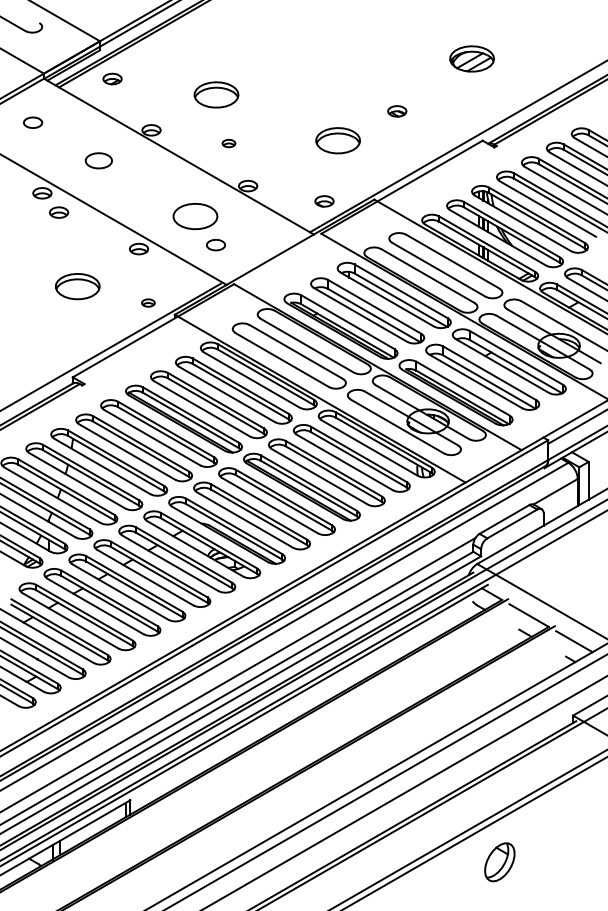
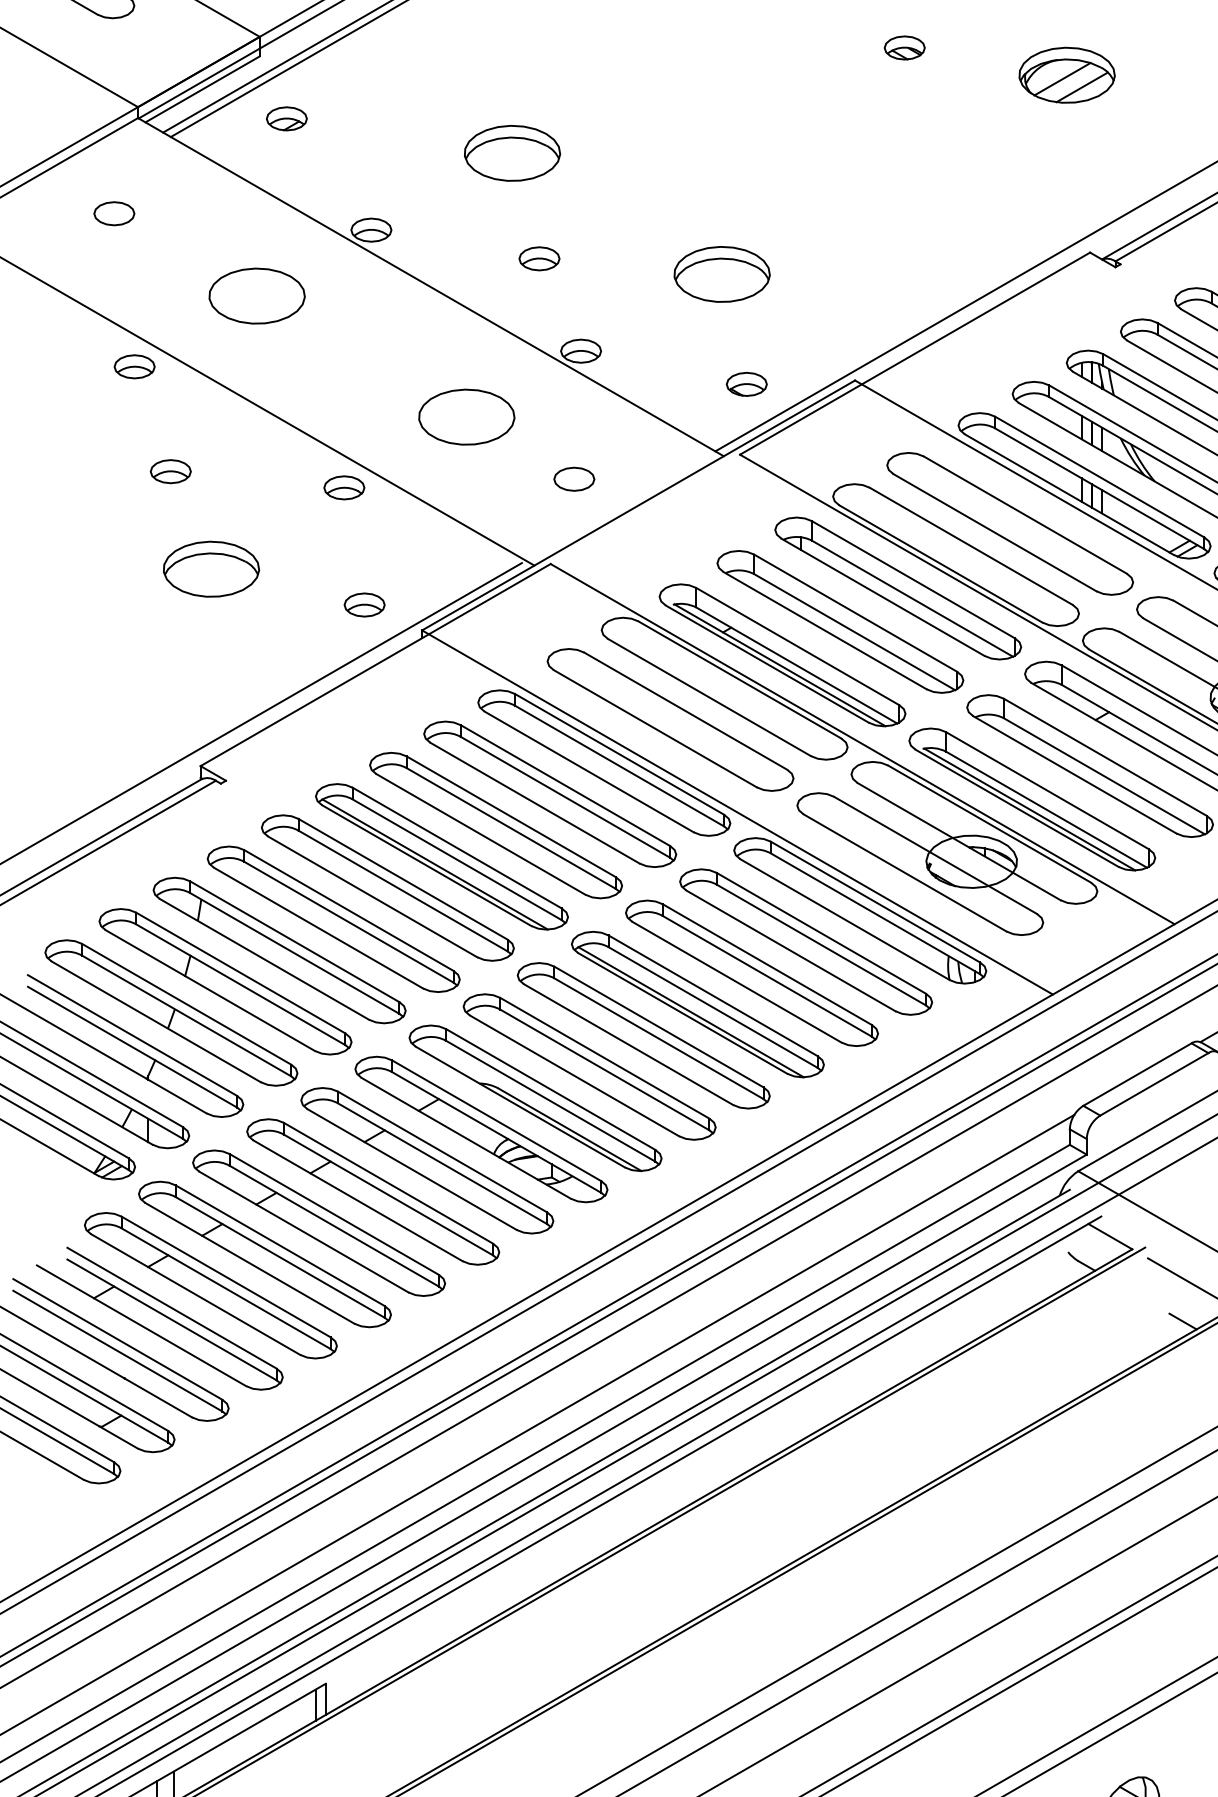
part: (397, 111) -> (905, 48), moved
part: (337, 140) -> (720, 273), moved
part: (228, 143) -> (538, 258), size x1.43
part: (98, 160) -> (256, 295), size x1.67
part: (59, 212) -> (171, 471), moved
part: (215, 245) -> (573, 480), moved
part: (148, 302) -> (364, 603), size x1.43

